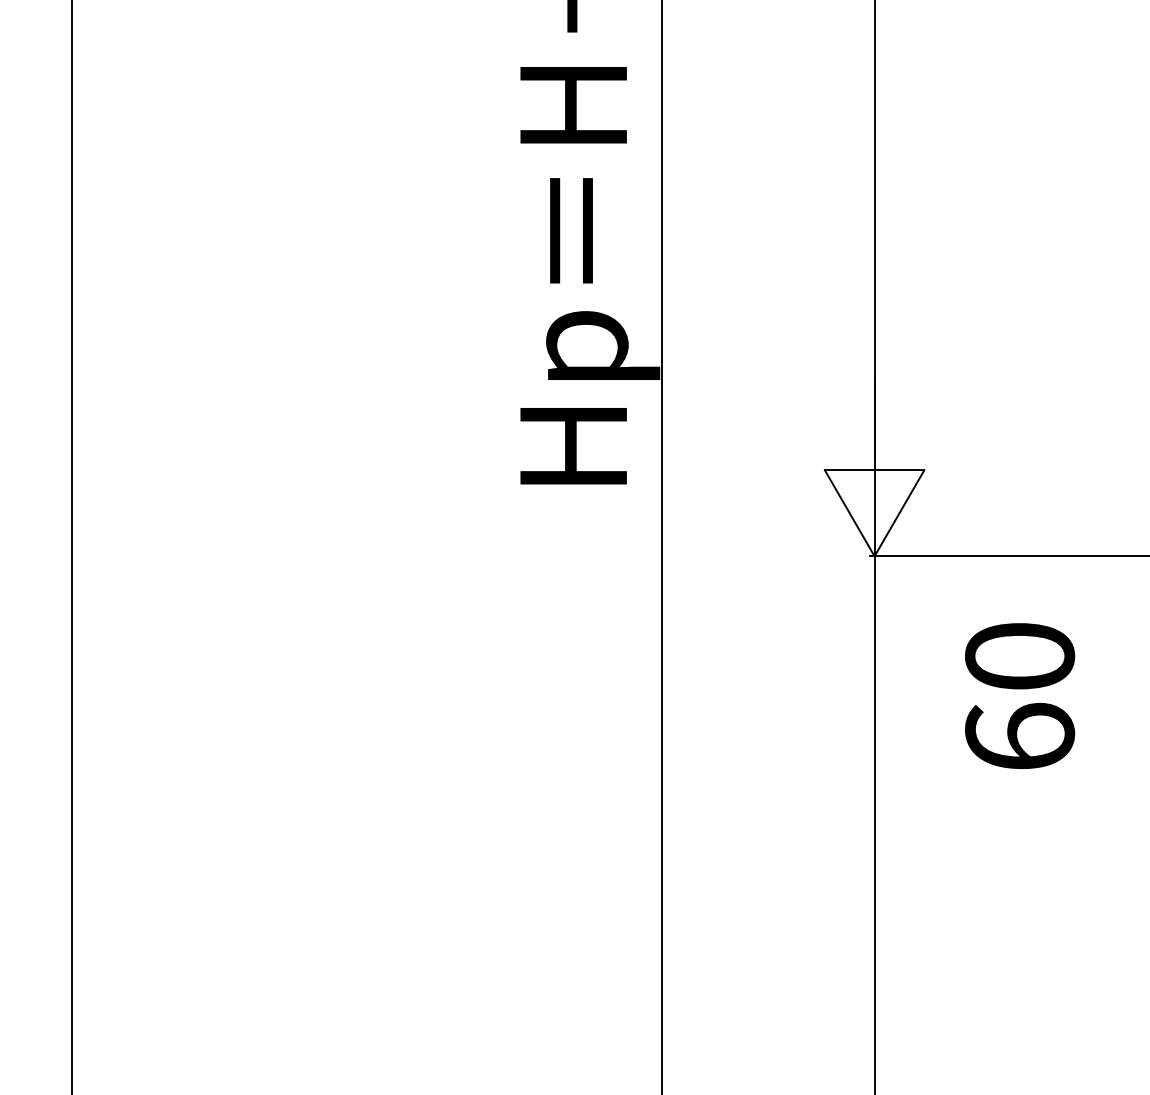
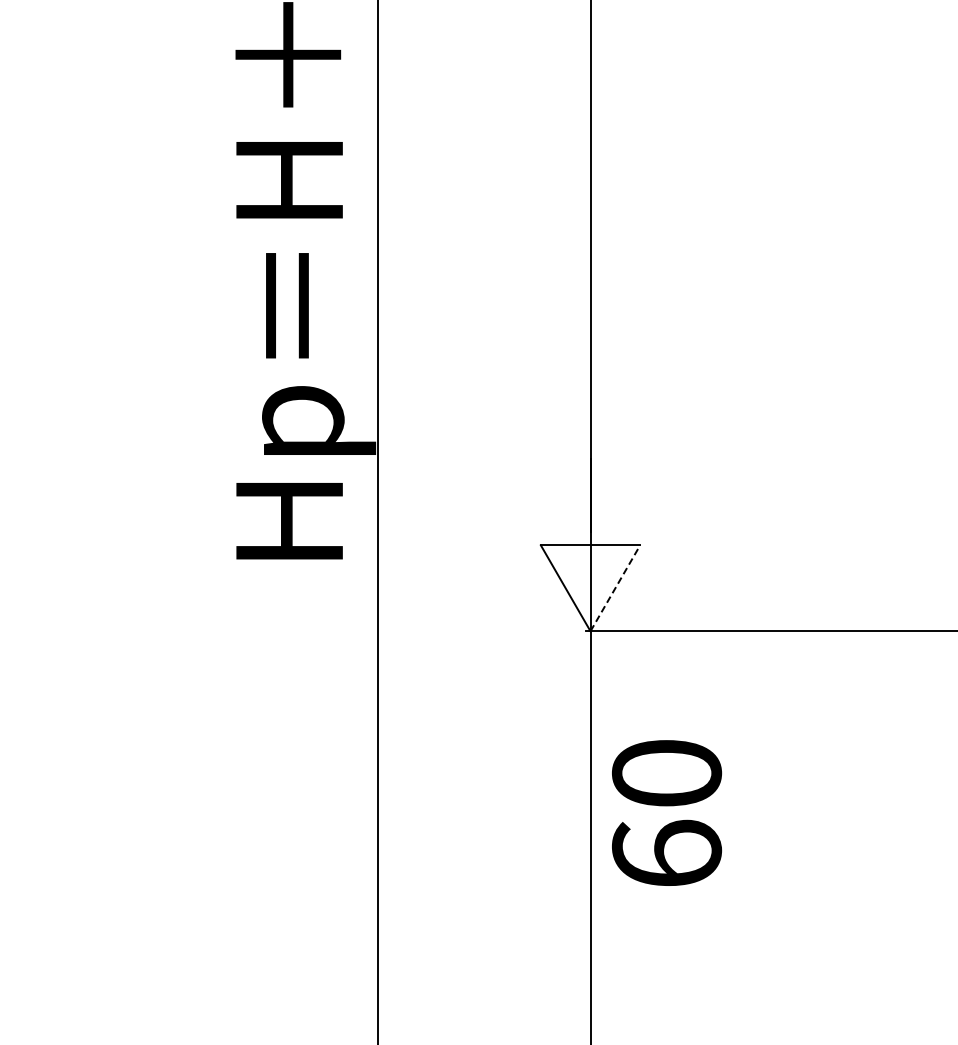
line: (899, 513) -> (615, 588), solid -> dashed
text: (1020, 695) -> (667, 812), moved

